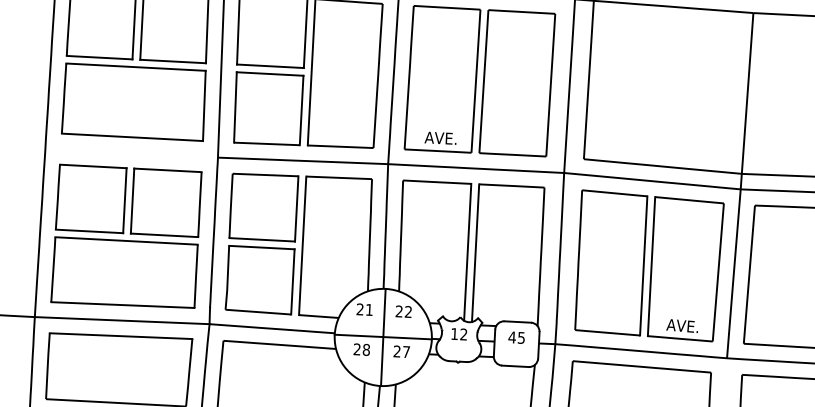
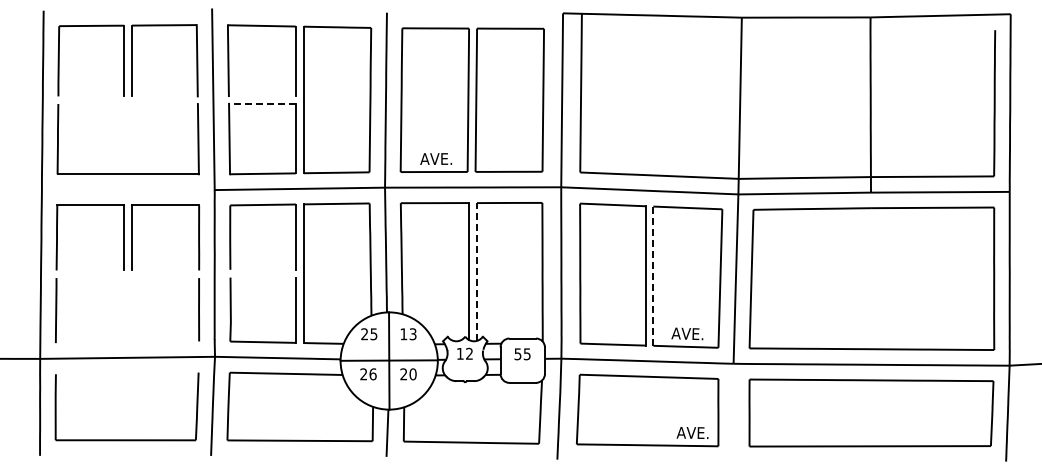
line: (99, 57) -> (91, 96), removed
line: (172, 61) -> (164, 96), removed
line: (269, 66) -> (261, 96), removed
line: (135, 67) -> (127, 104), removed
line: (269, 73) -> (261, 103), solid -> dashed
line: (89, 231) -> (90, 270), removed
line: (164, 235) -> (165, 270), removed
line: (262, 239) -> (263, 269), removed
line: (126, 241) -> (127, 278), removed
line: (262, 247) -> (263, 277), removed
line: (475, 253) -> (476, 272), solid -> dashed
line: (651, 266) -> (653, 276), solid -> dashed
line: (122, 305) -> (127, 342), removed
text: (368, 310) -> (373, 334), 21 -> 25
text: (403, 312) -> (408, 334), 22 -> 13
line: (120, 336) -> (126, 373), removed
text: (511, 337) -> (517, 354), 45 -> 55
text: (365, 350) -> (372, 374), 28 -> 26
text: (405, 352) -> (412, 374), 27 -> 20

